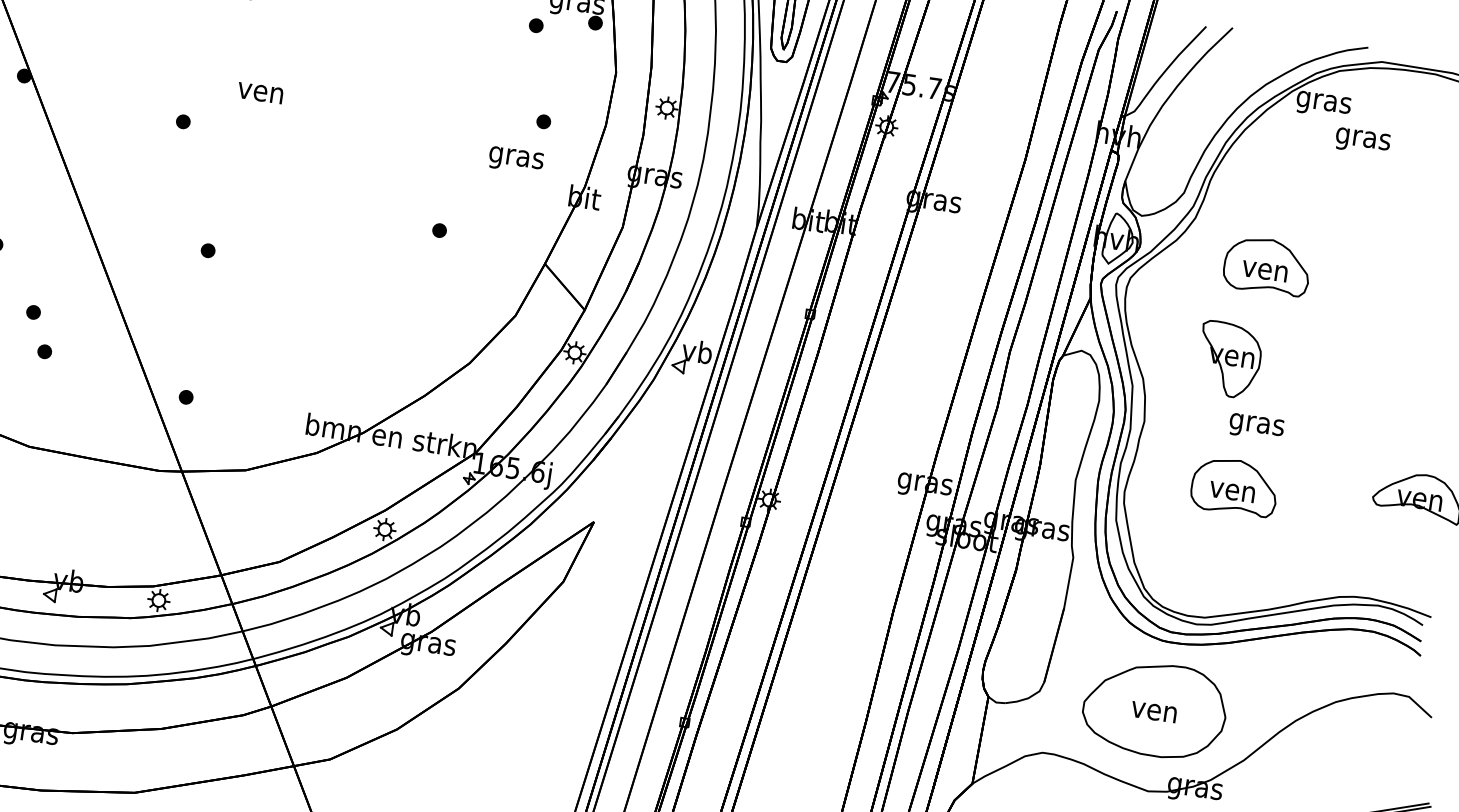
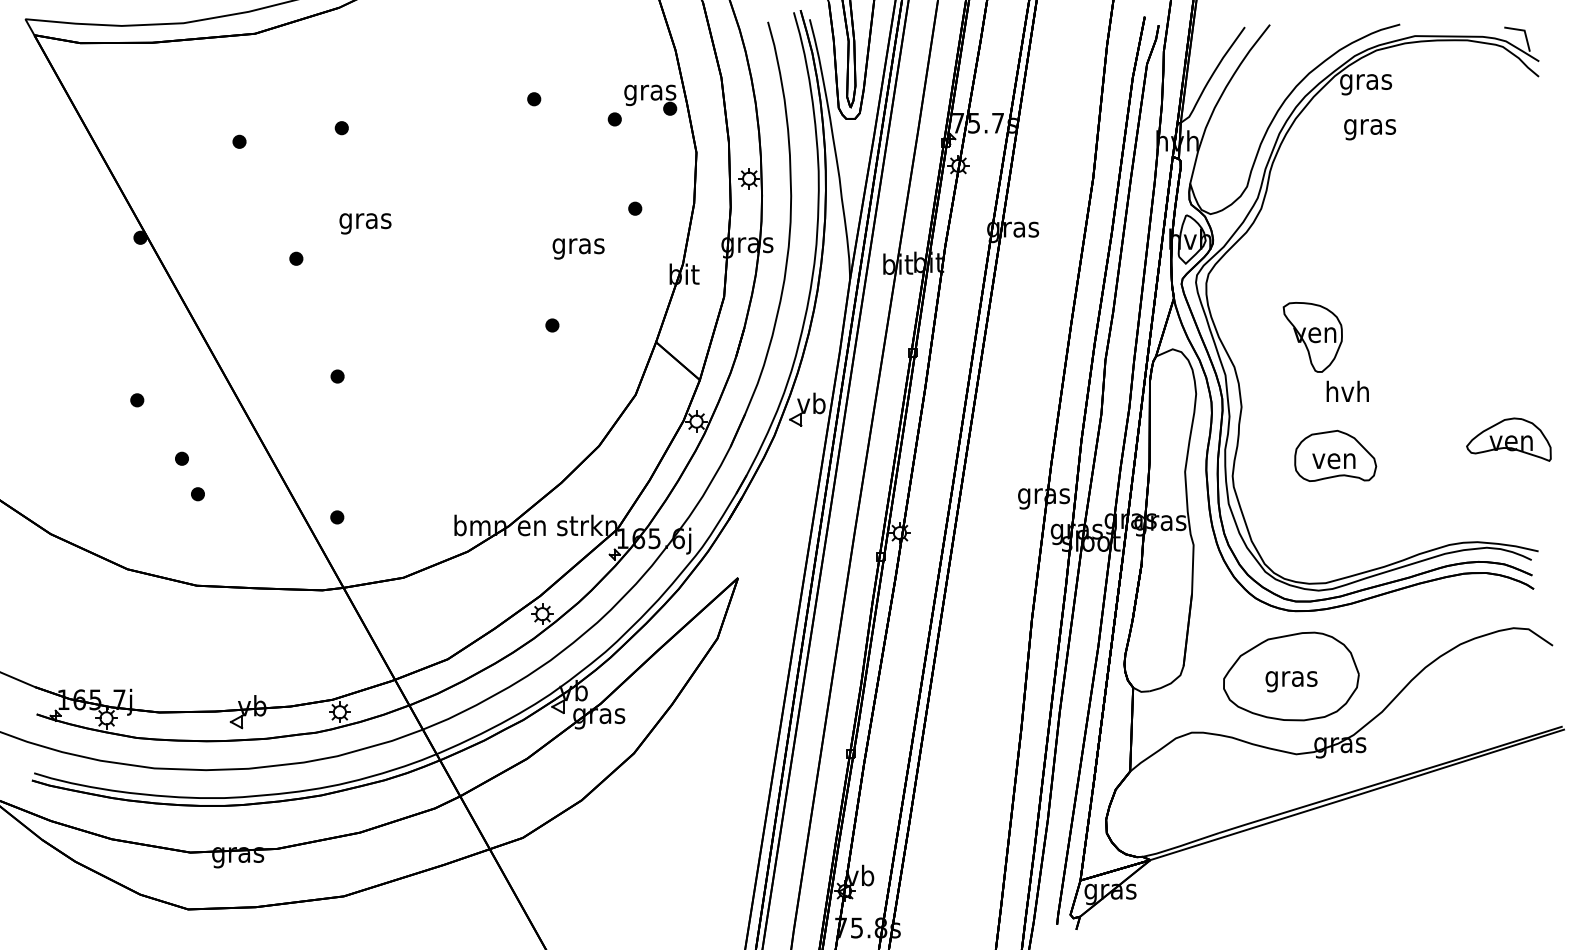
text: (260, 95) -> (365, 223), ven -> gras
text: (1363, 141) -> (1370, 129), moved
text: (516, 160) -> (578, 248), moved
part: (1267, 265) -> (1335, 243), removed
text: (1256, 423) -> (1347, 393), gras -> hvh
text: (1154, 714) -> (1291, 681), ven -> gras

